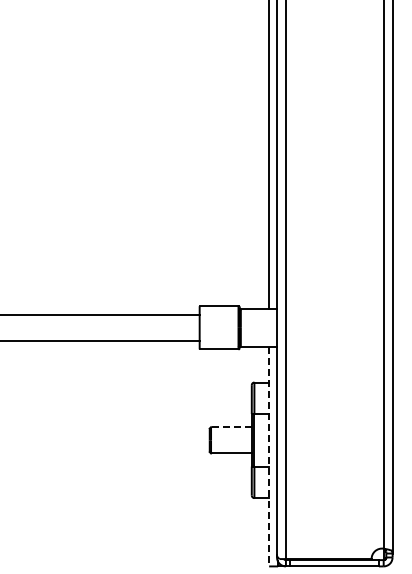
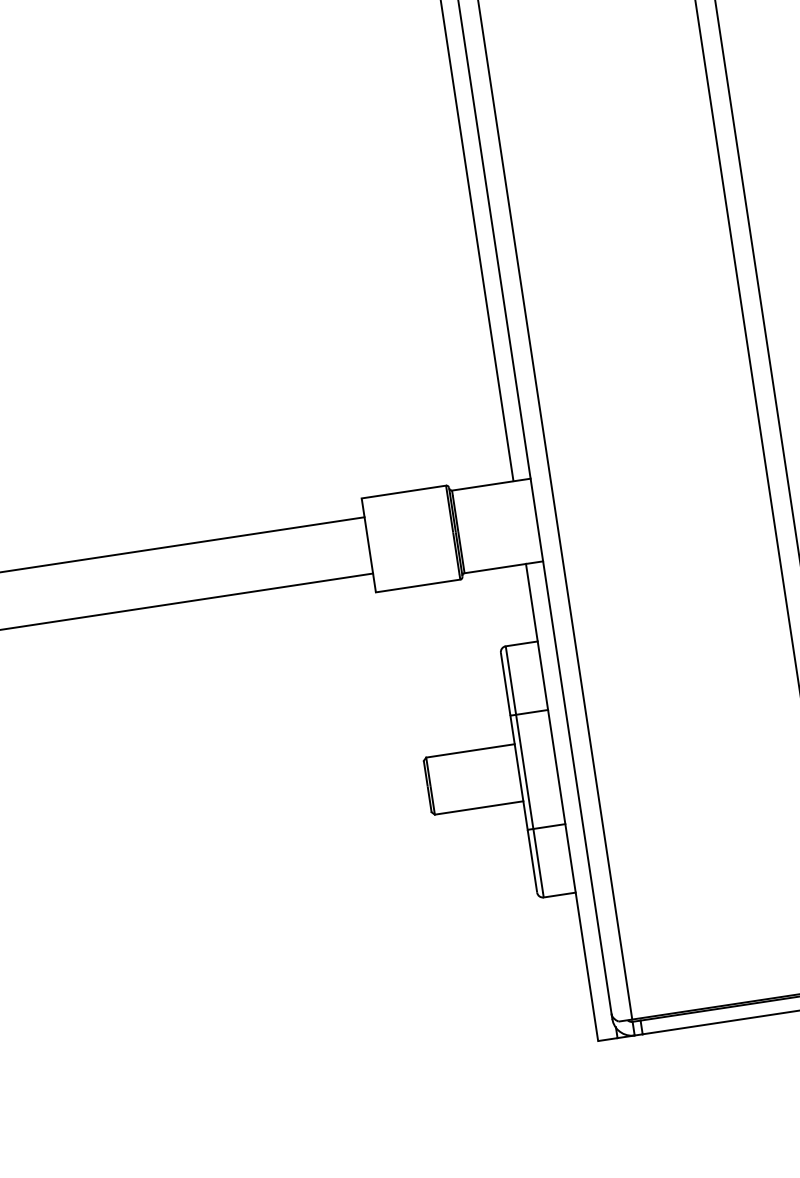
line: (230, 427) -> (468, 751), dashed -> solid
line: (269, 456) -> (562, 802), dashed -> solid

